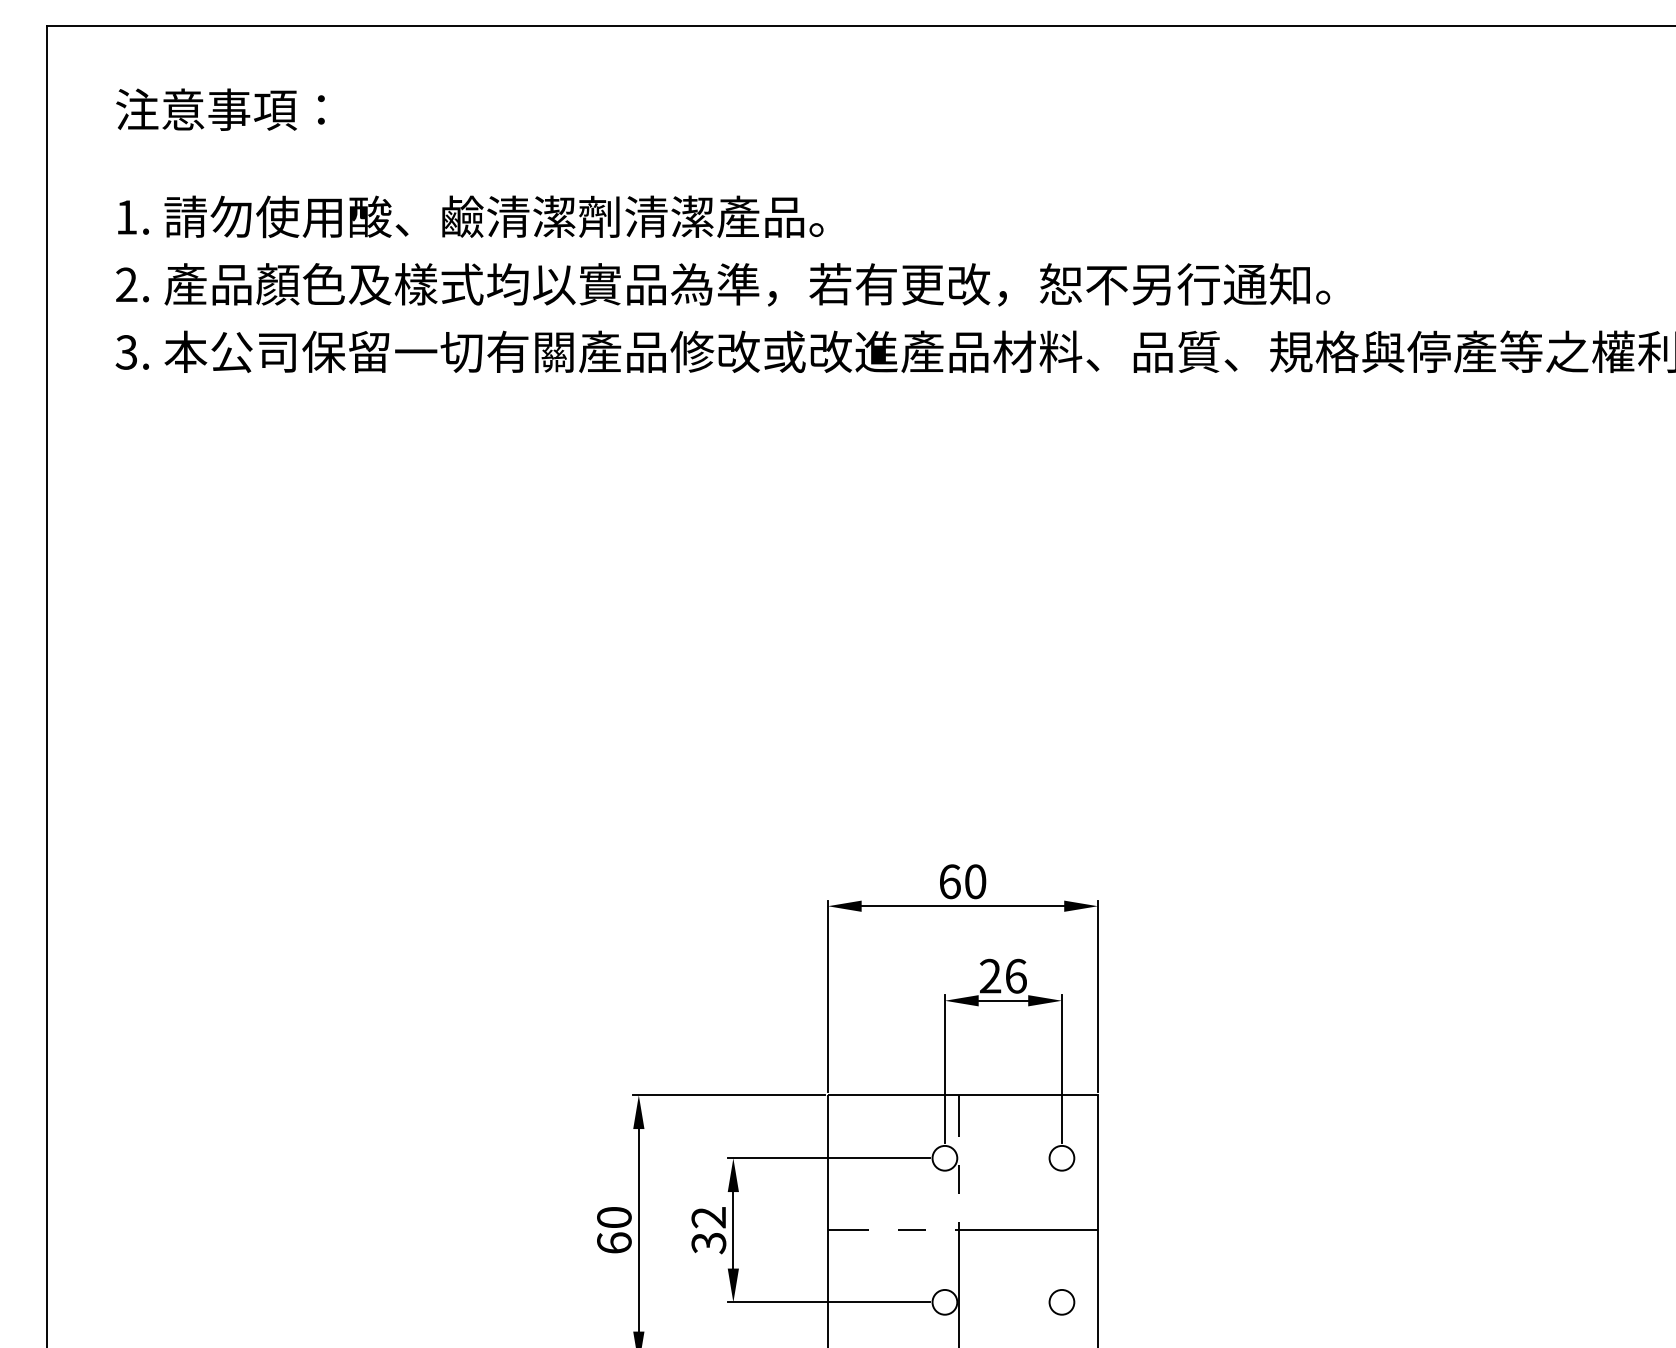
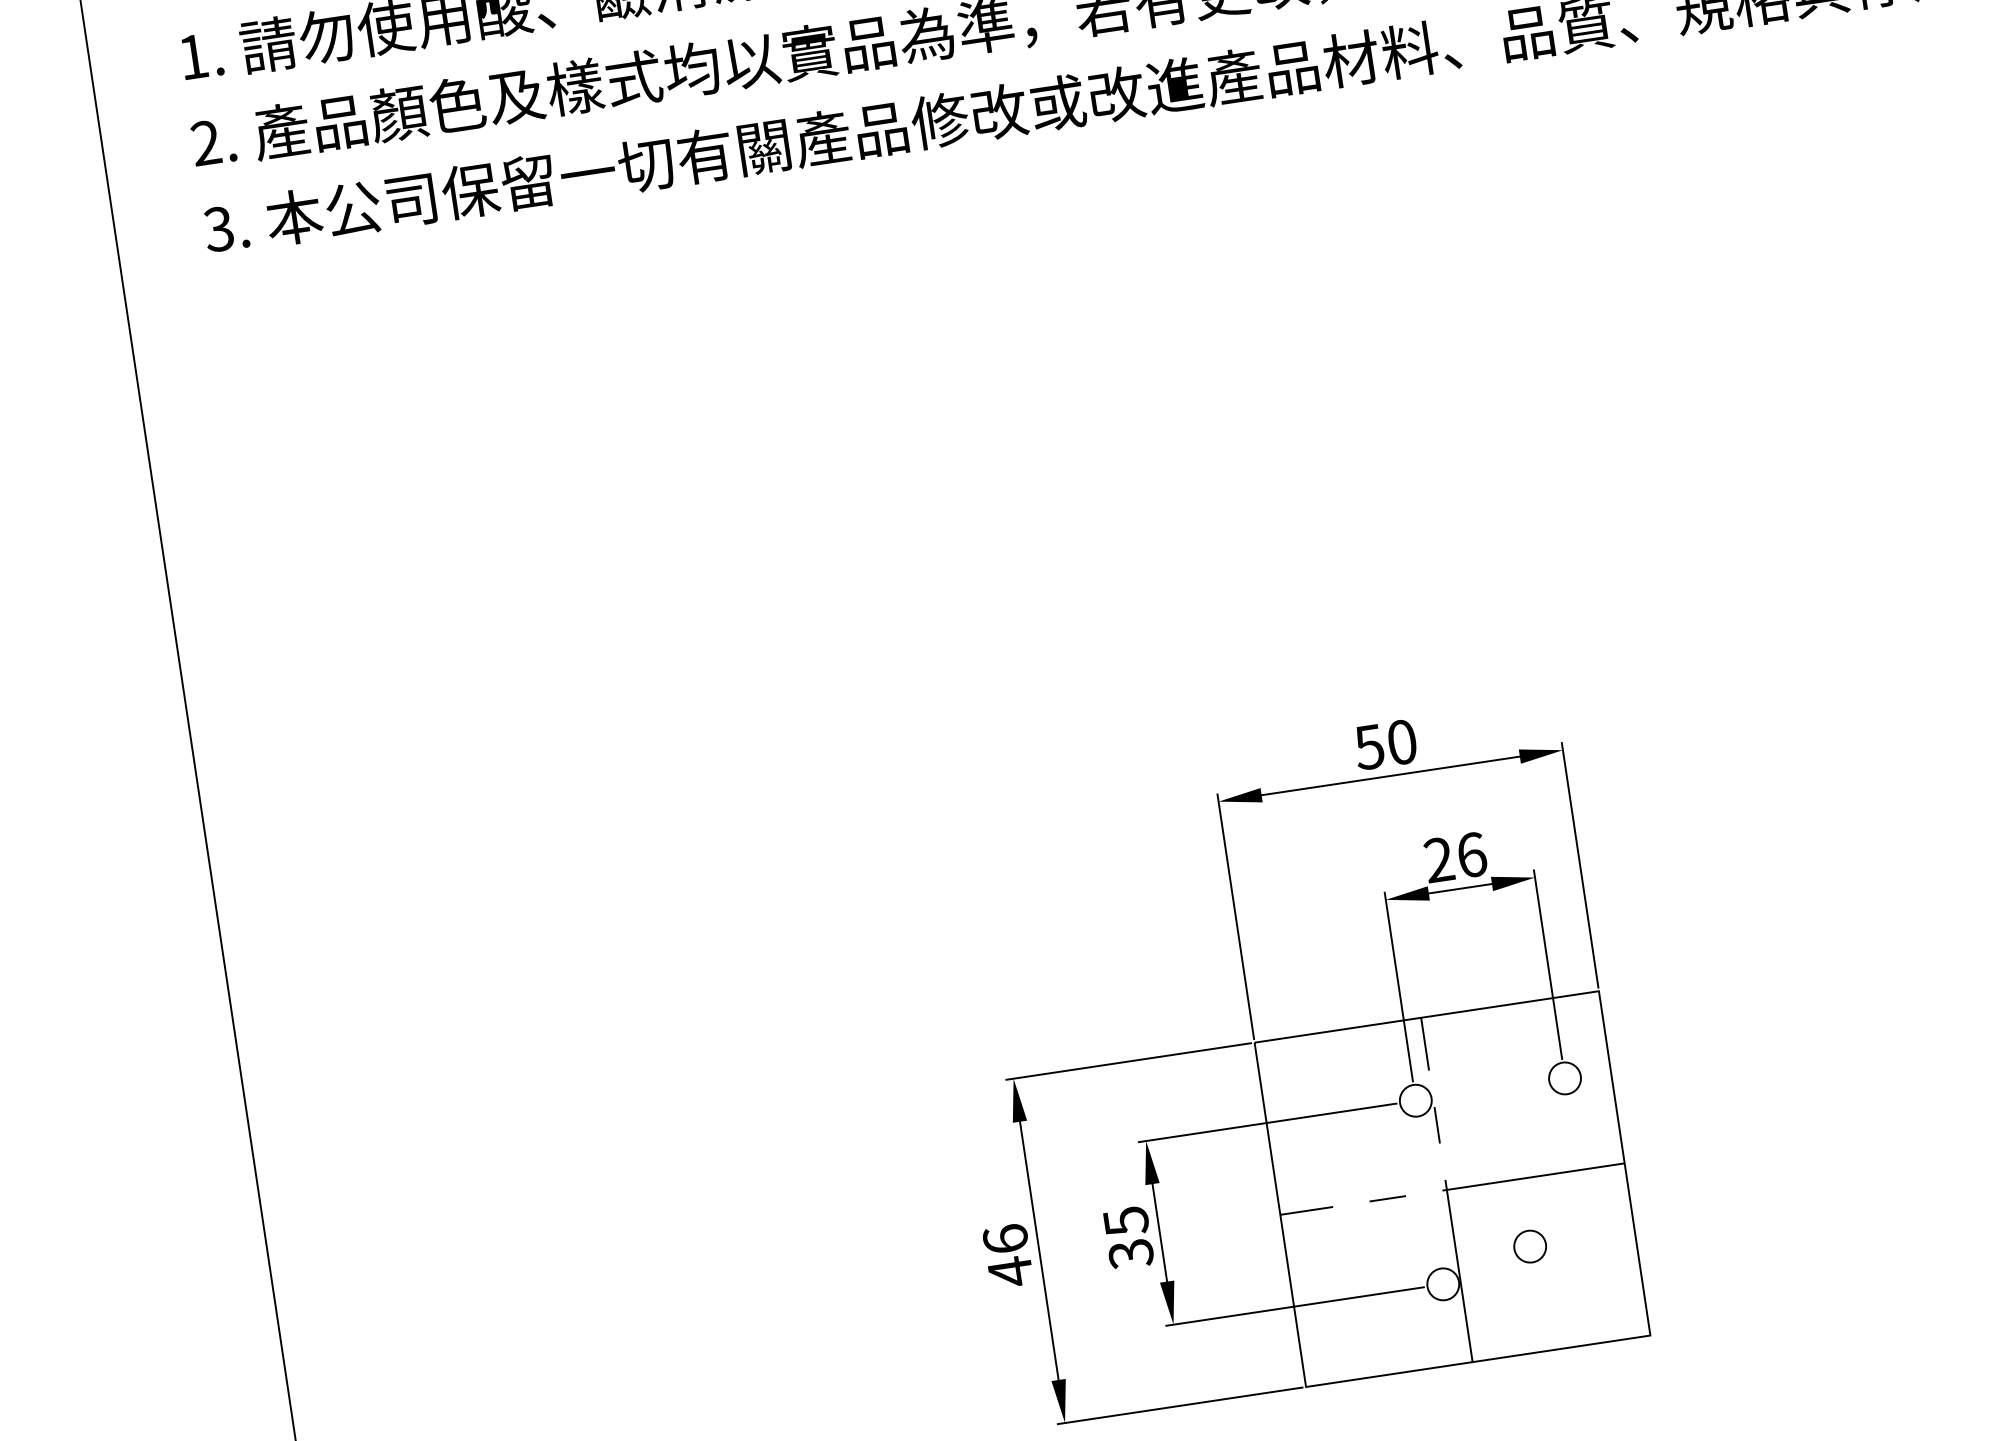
text: (949, 881) -> (1368, 746), 60 -> 50
text: (708, 1217) -> (1125, 1221), 32 -> 35
text: (614, 1230) -> (1008, 1255), 60 -> 46
circle: (1061, 1302) -> (1529, 1246), moved

